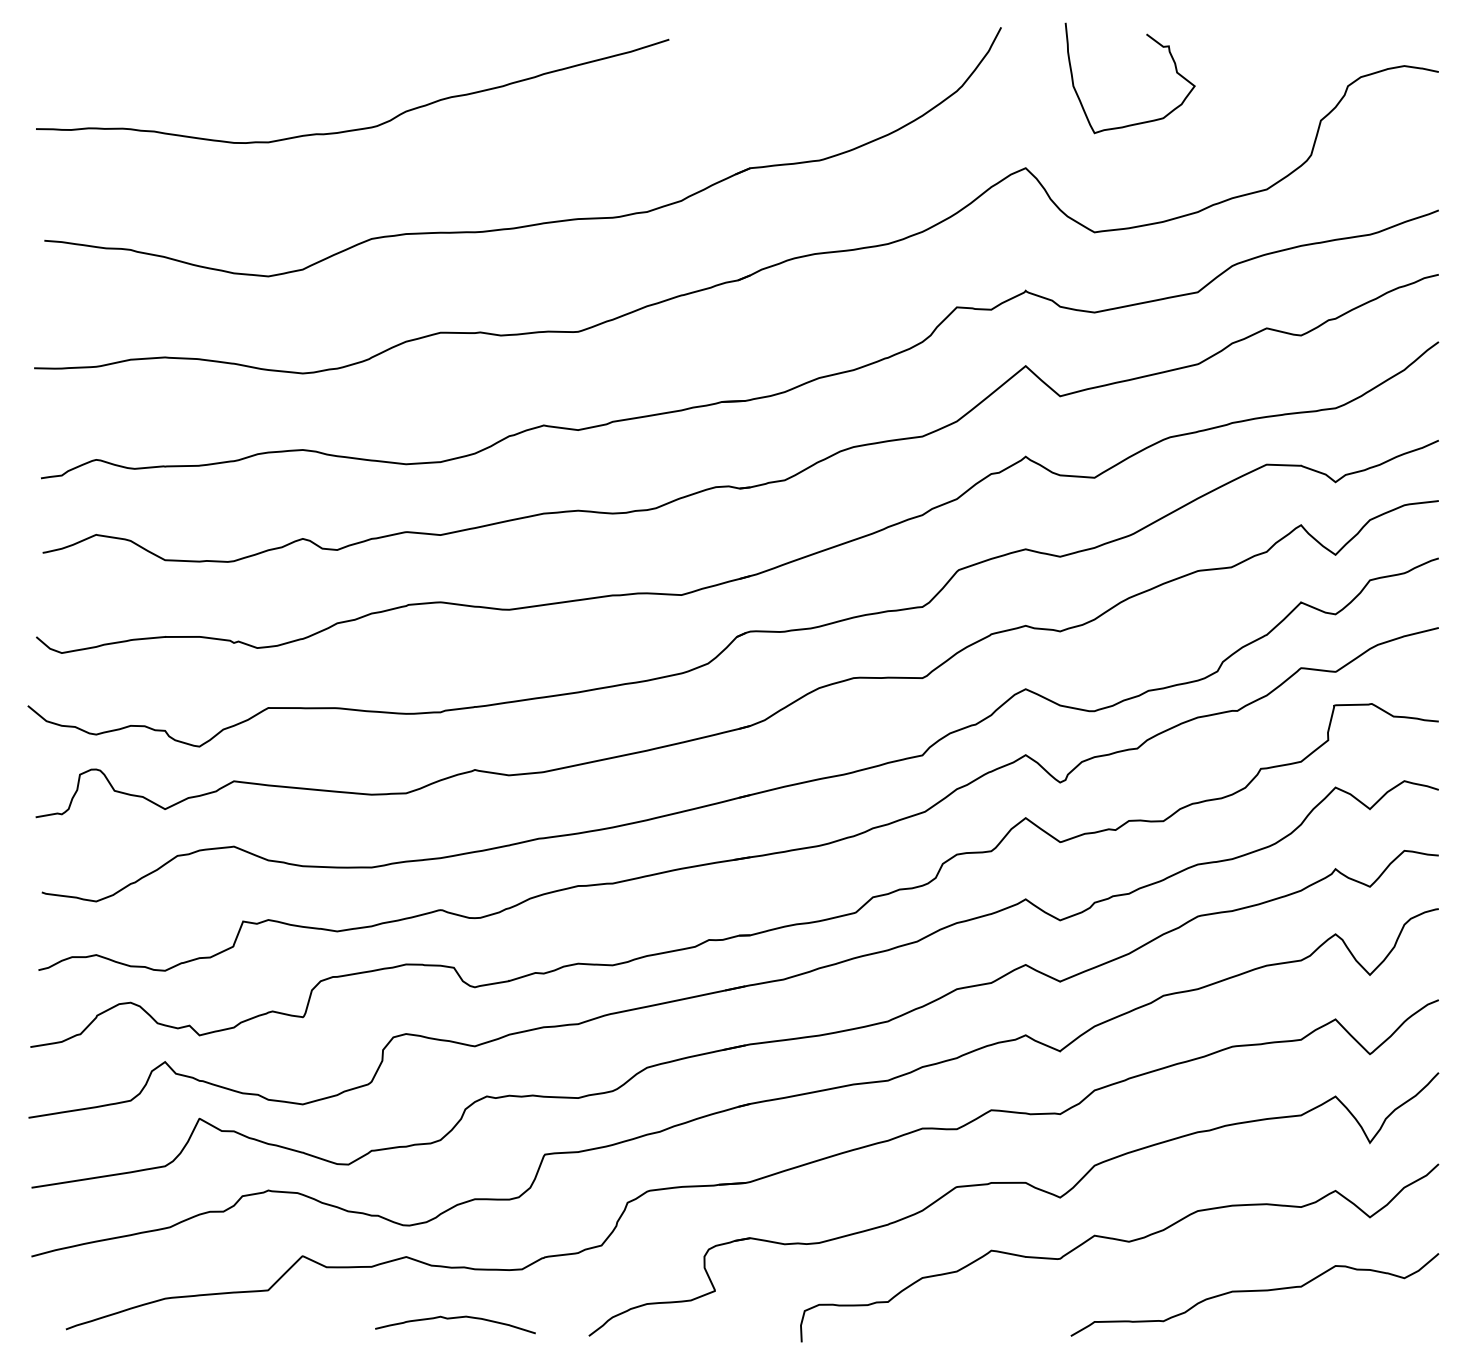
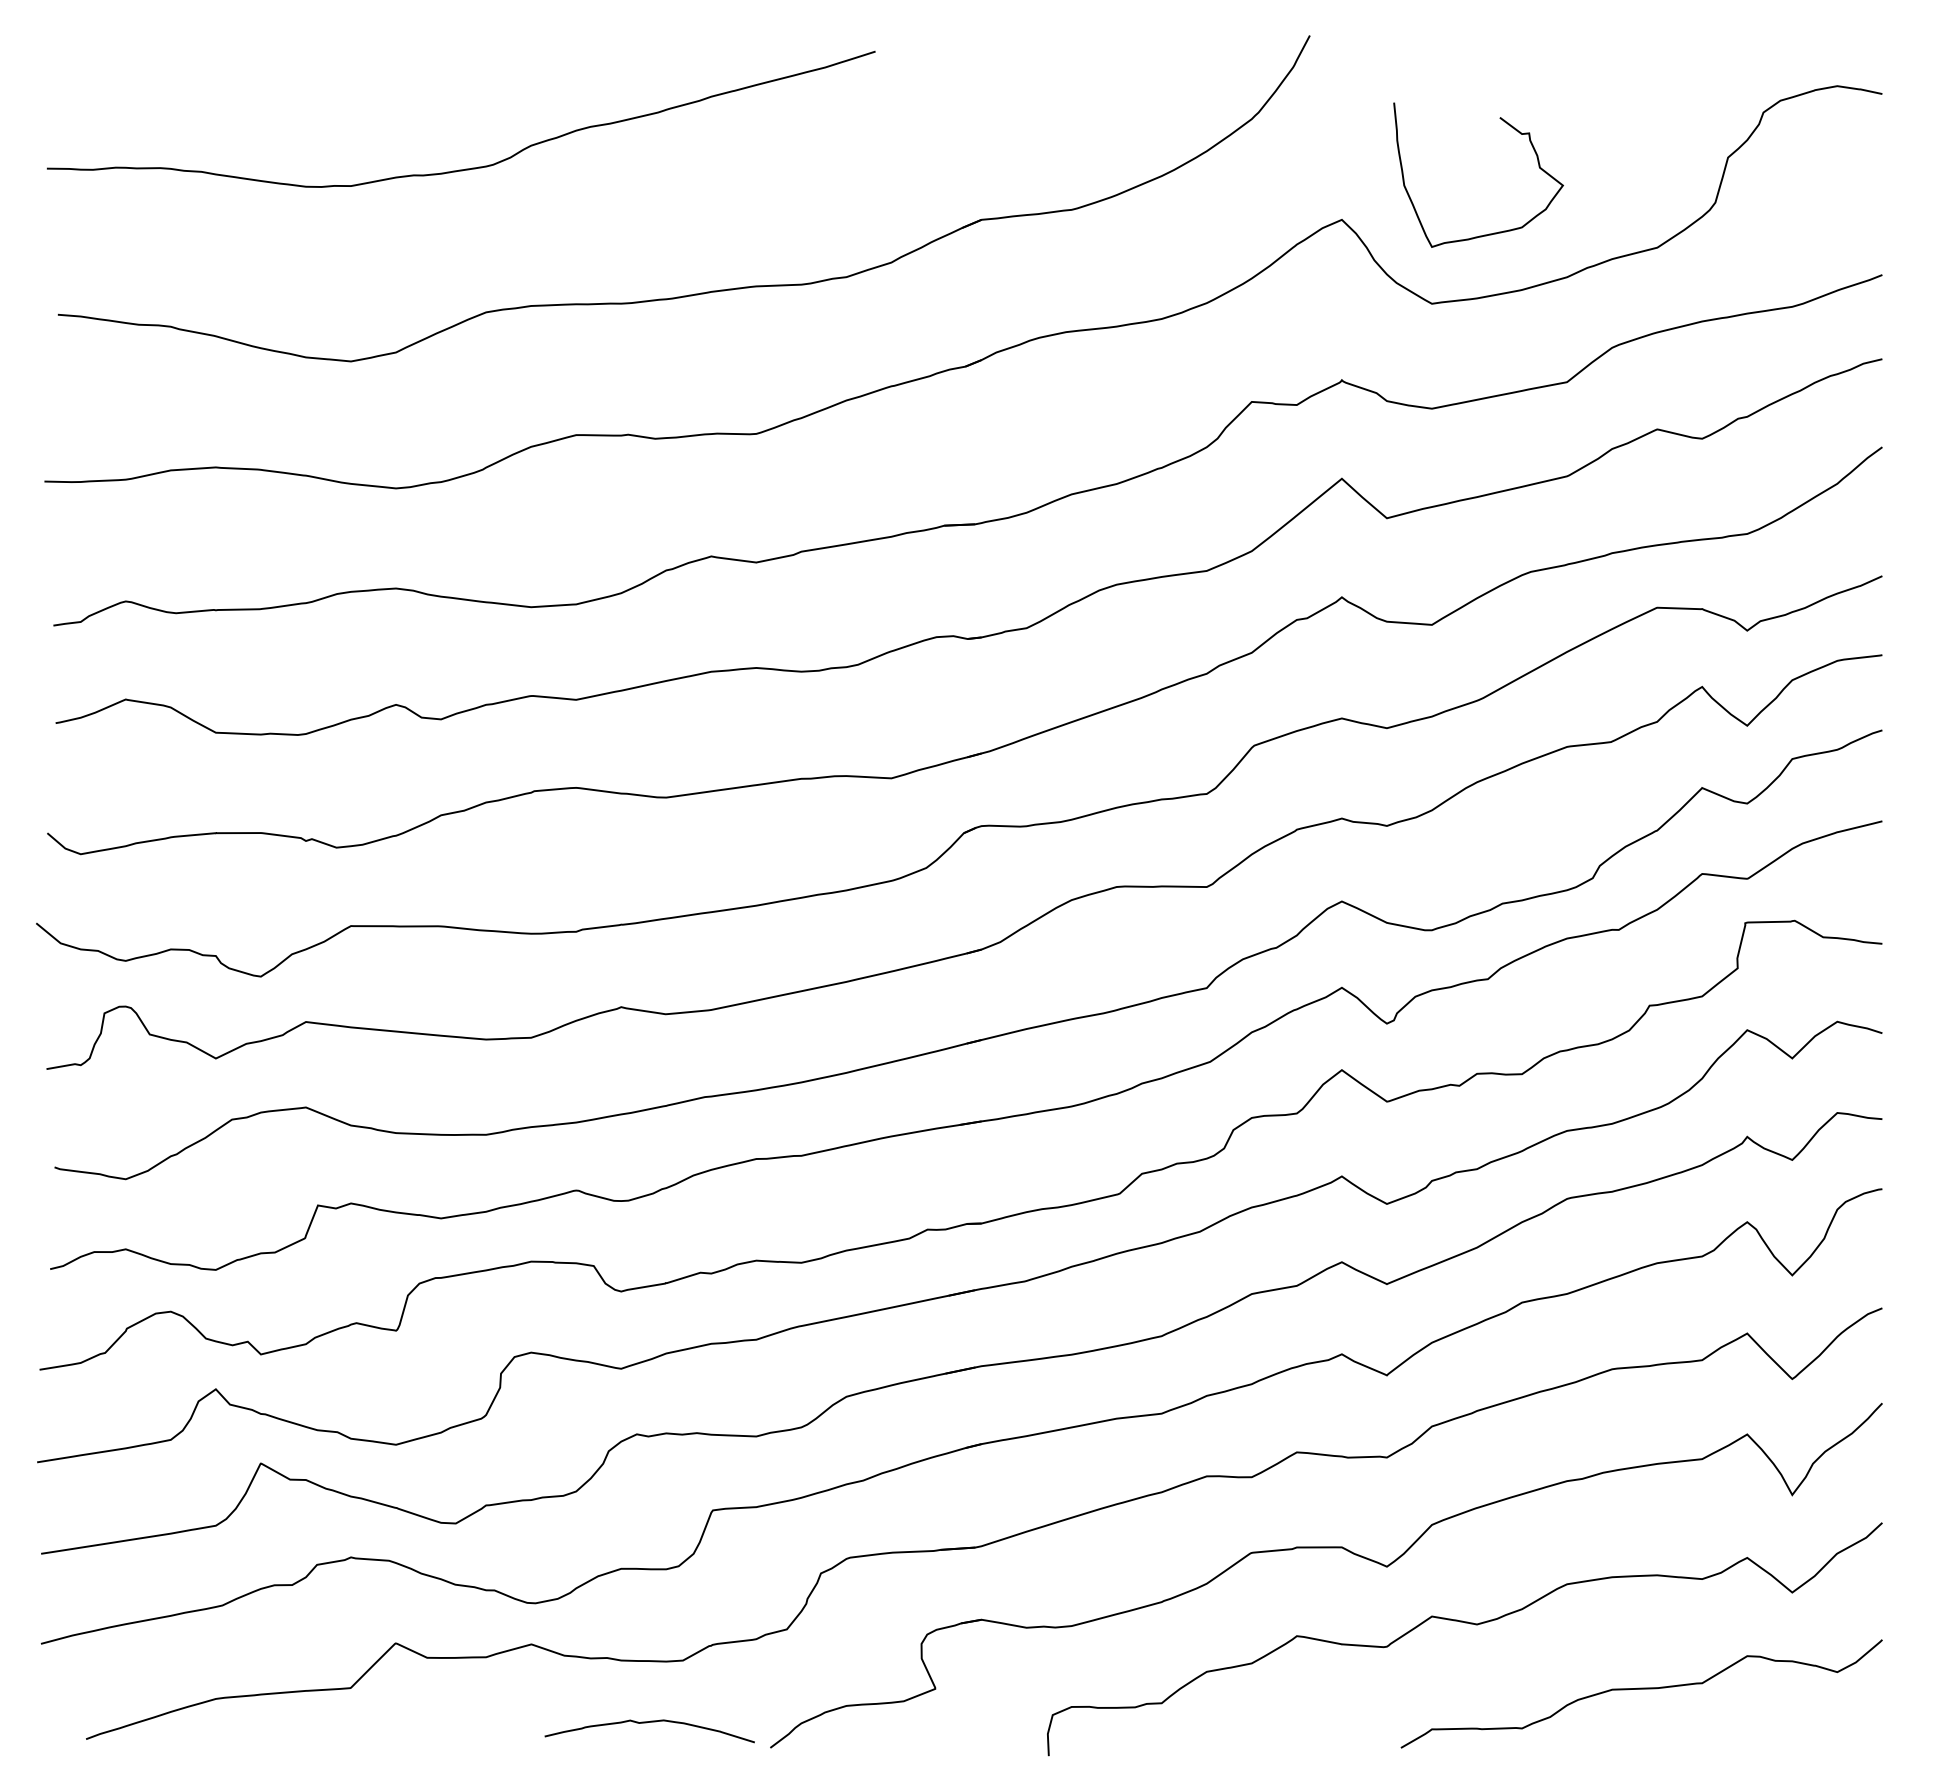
curve: (1156, 42) -> (1512, 128), moved
curve: (452, 1318) -> (646, 1723), moved

